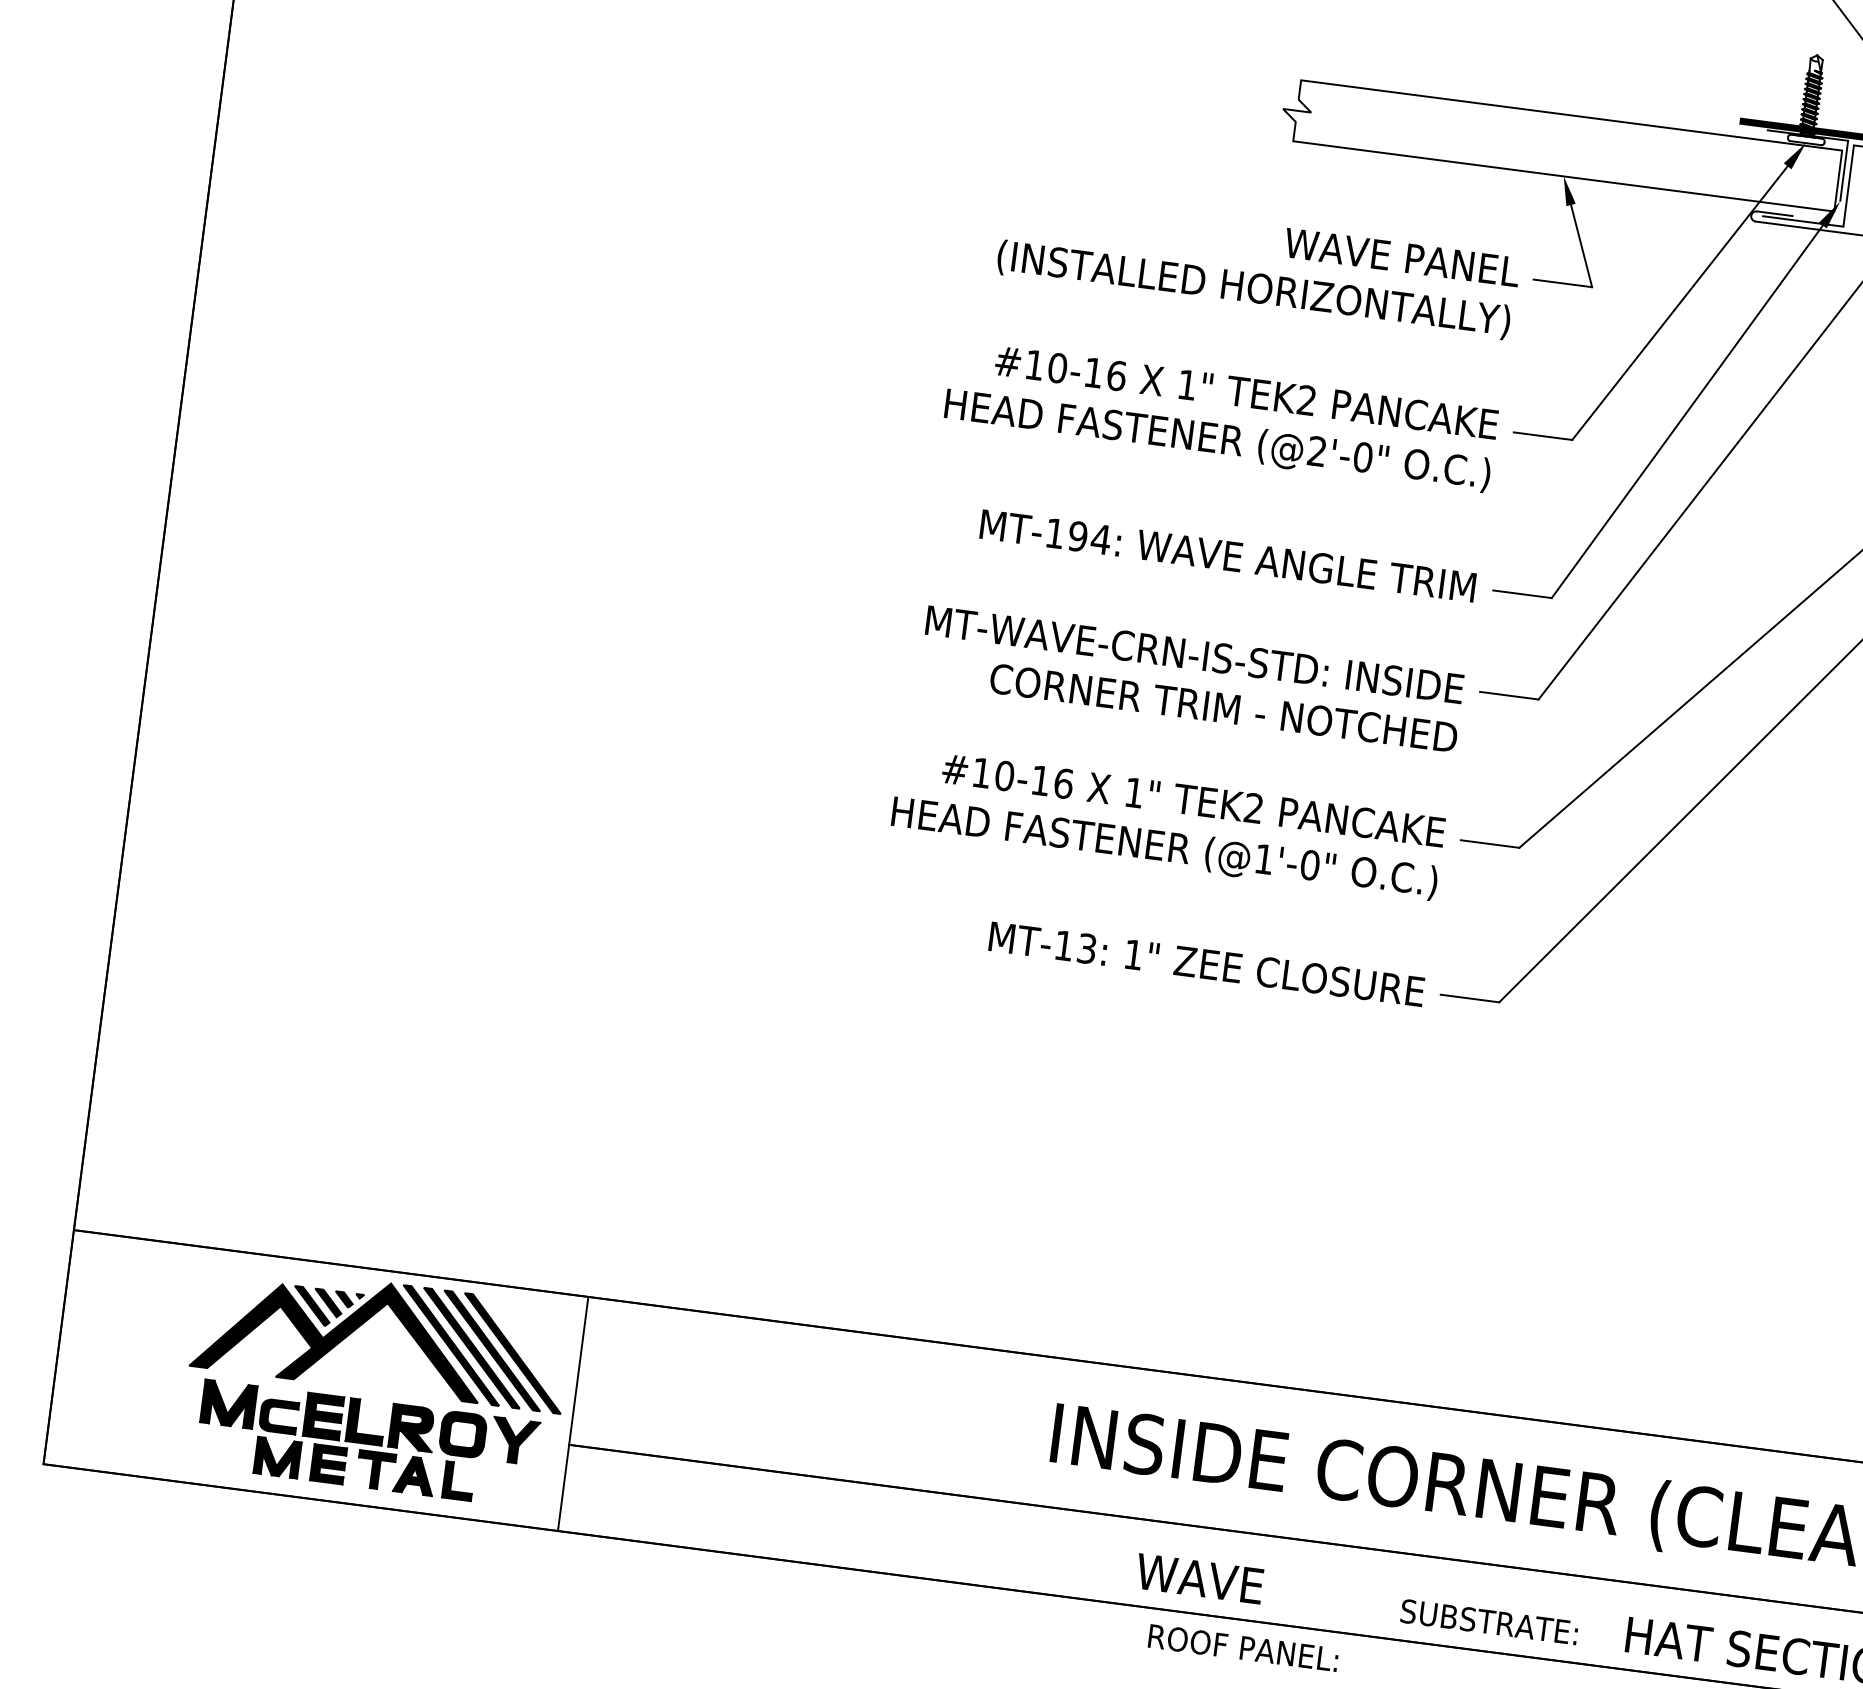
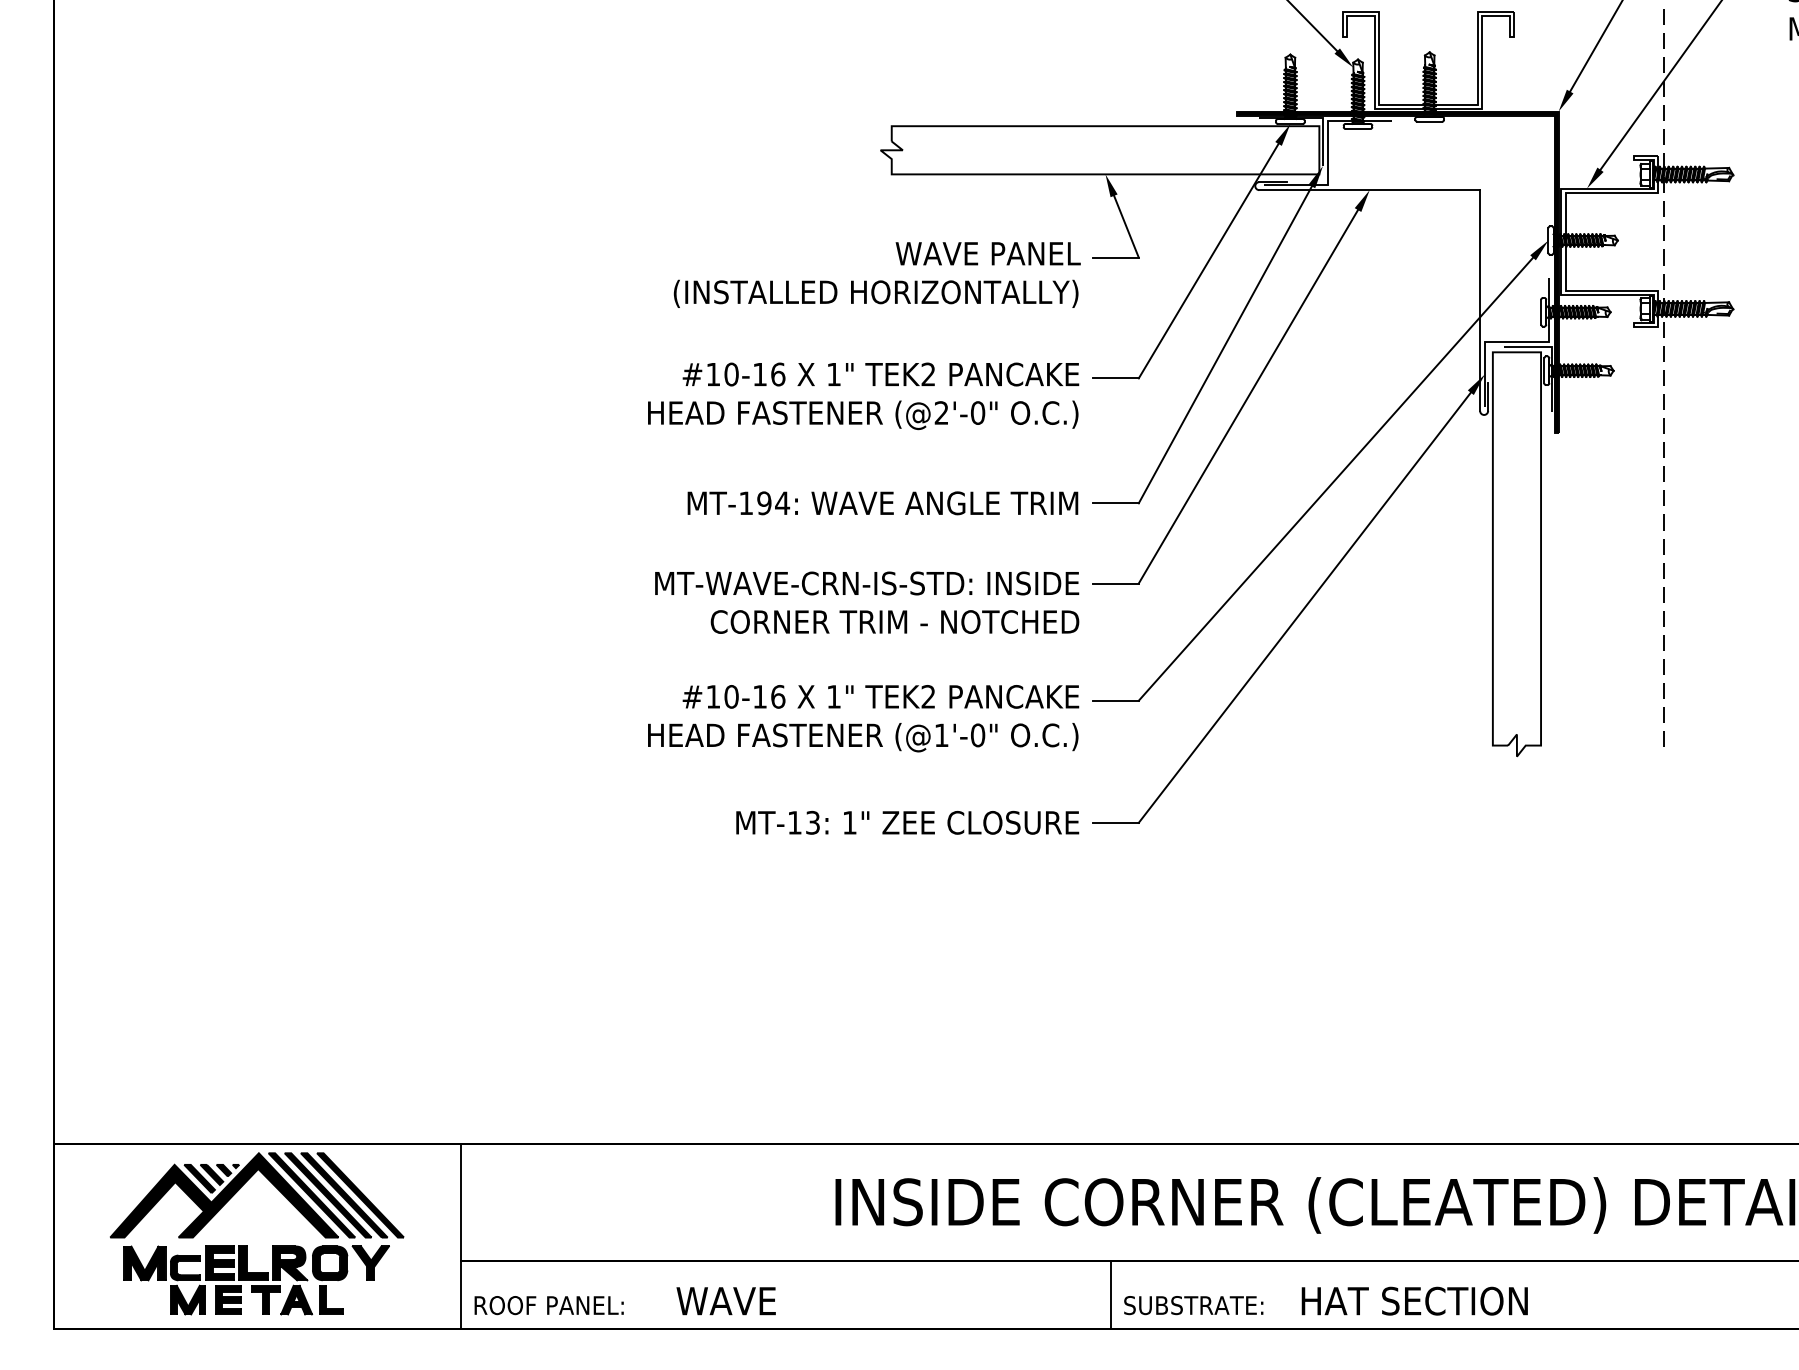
part: (361, 1398) -> (247, 1245), moved
text: (1198, 1579) -> (725, 1301), moved
line: (1385, 1594) -> (1110, 1294), added
text: (1242, 1647) -> (548, 1305), moved

